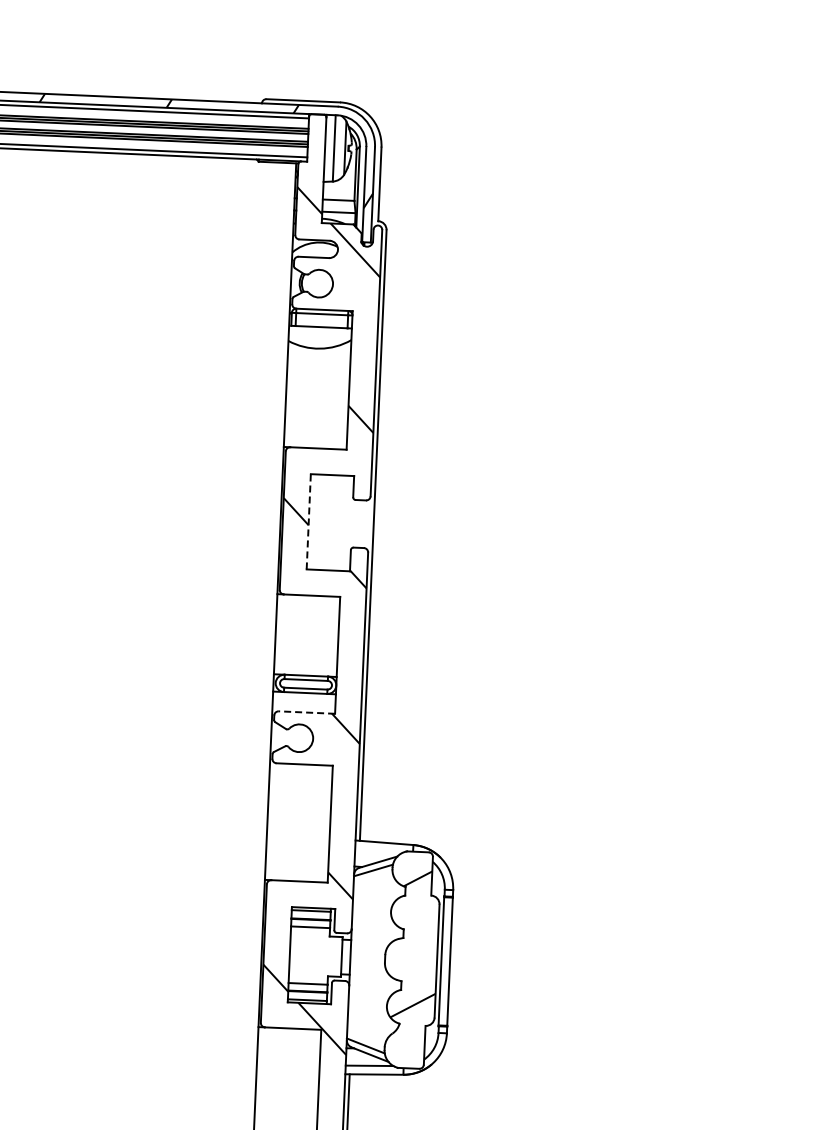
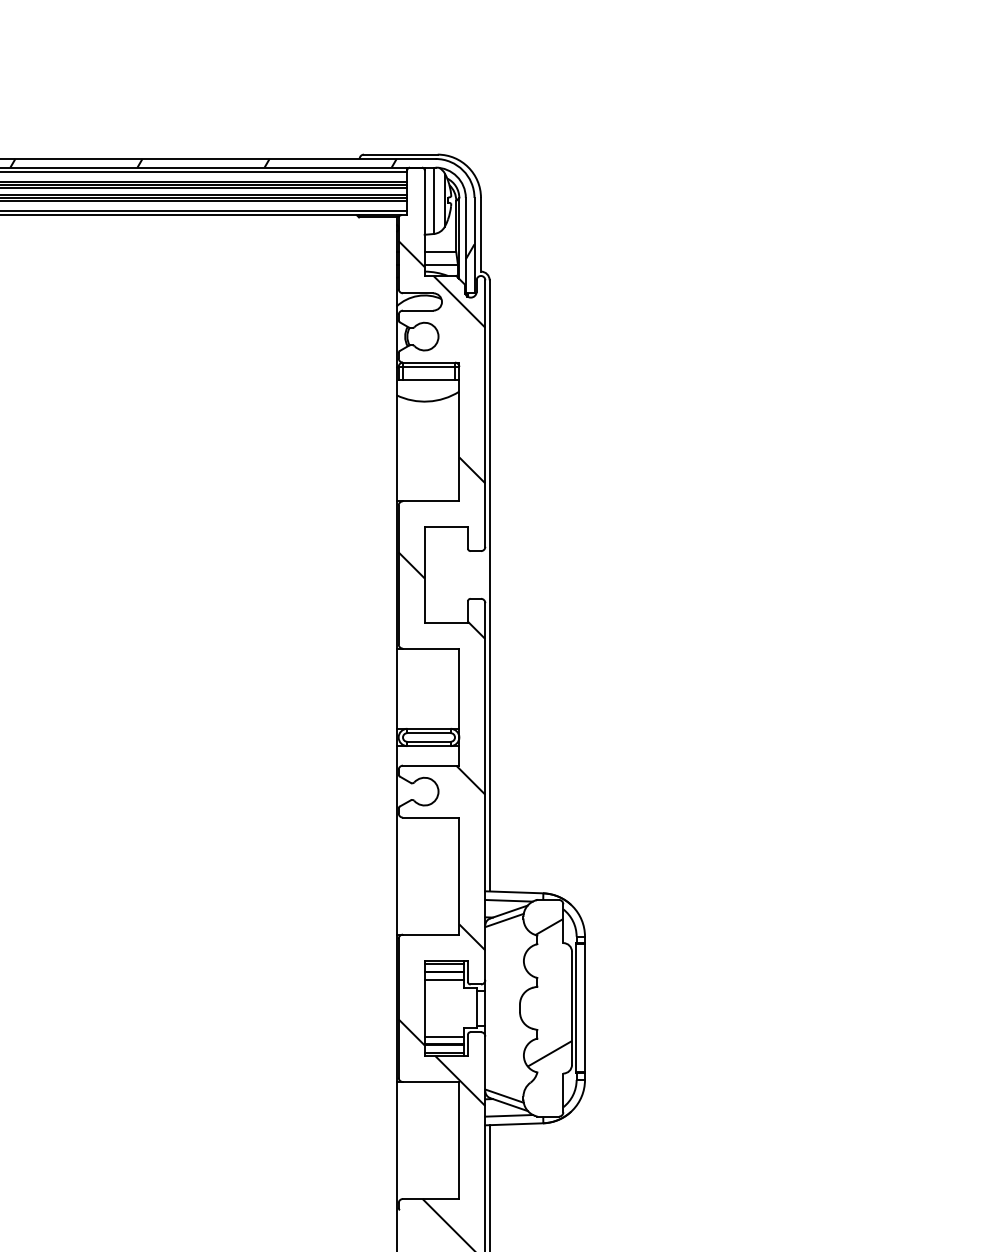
line: (308, 521) -> (424, 574), dashed -> solid
line: (306, 712) -> (430, 765), dashed -> solid
line: (378, 850) -> (508, 900), added

